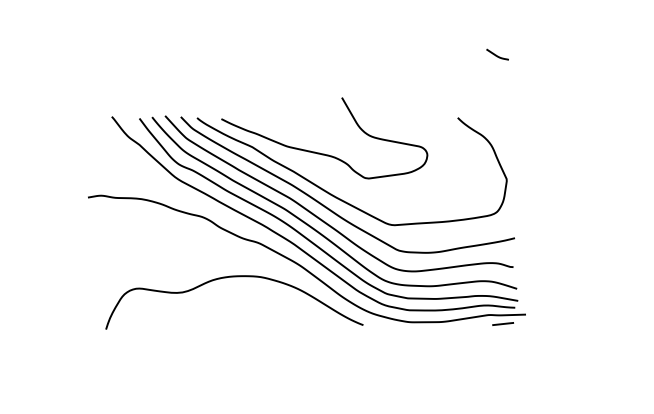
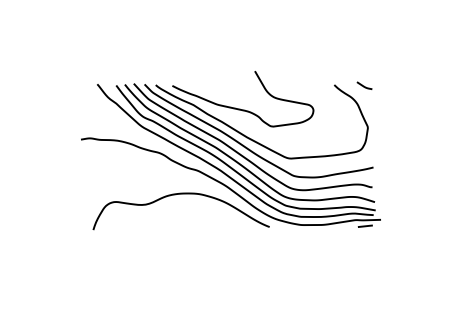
line: (497, 54) -> (364, 85), moved

